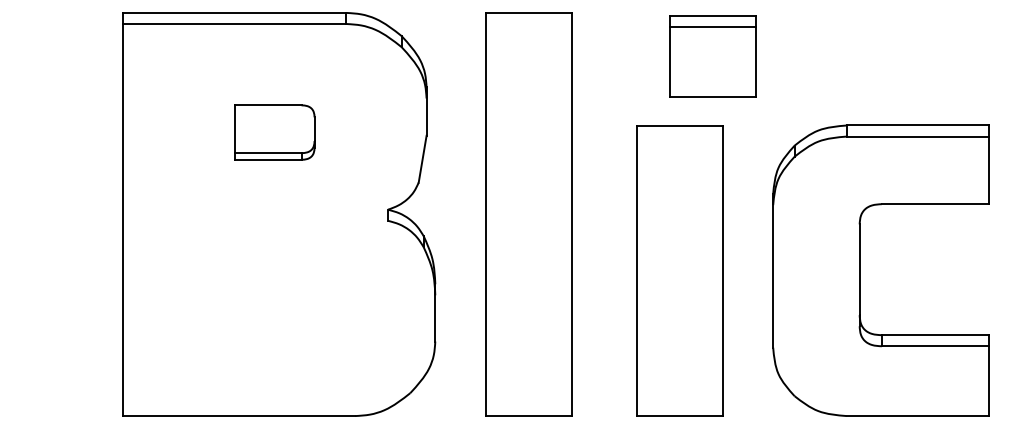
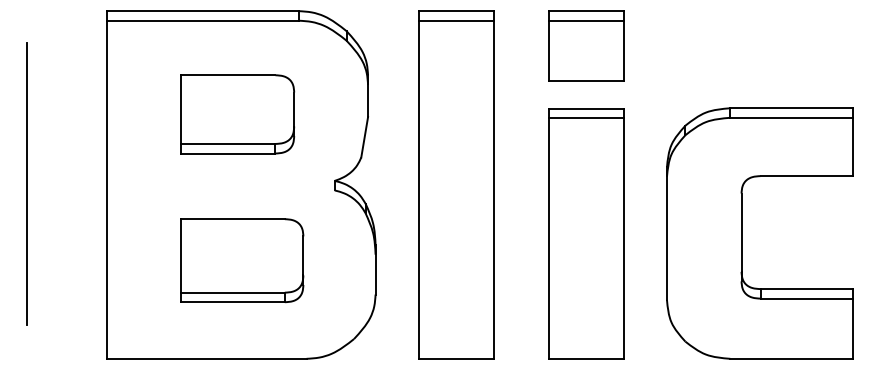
line: (528, 24) -> (455, 21), added
part: (712, 56) -> (586, 46), moved
part: (274, 132) -> (236, 114), size x1.67
line: (679, 136) -> (586, 117), added
line: (30, 212) -> (26, 183), added
part: (280, 302) -> (242, 260), added

